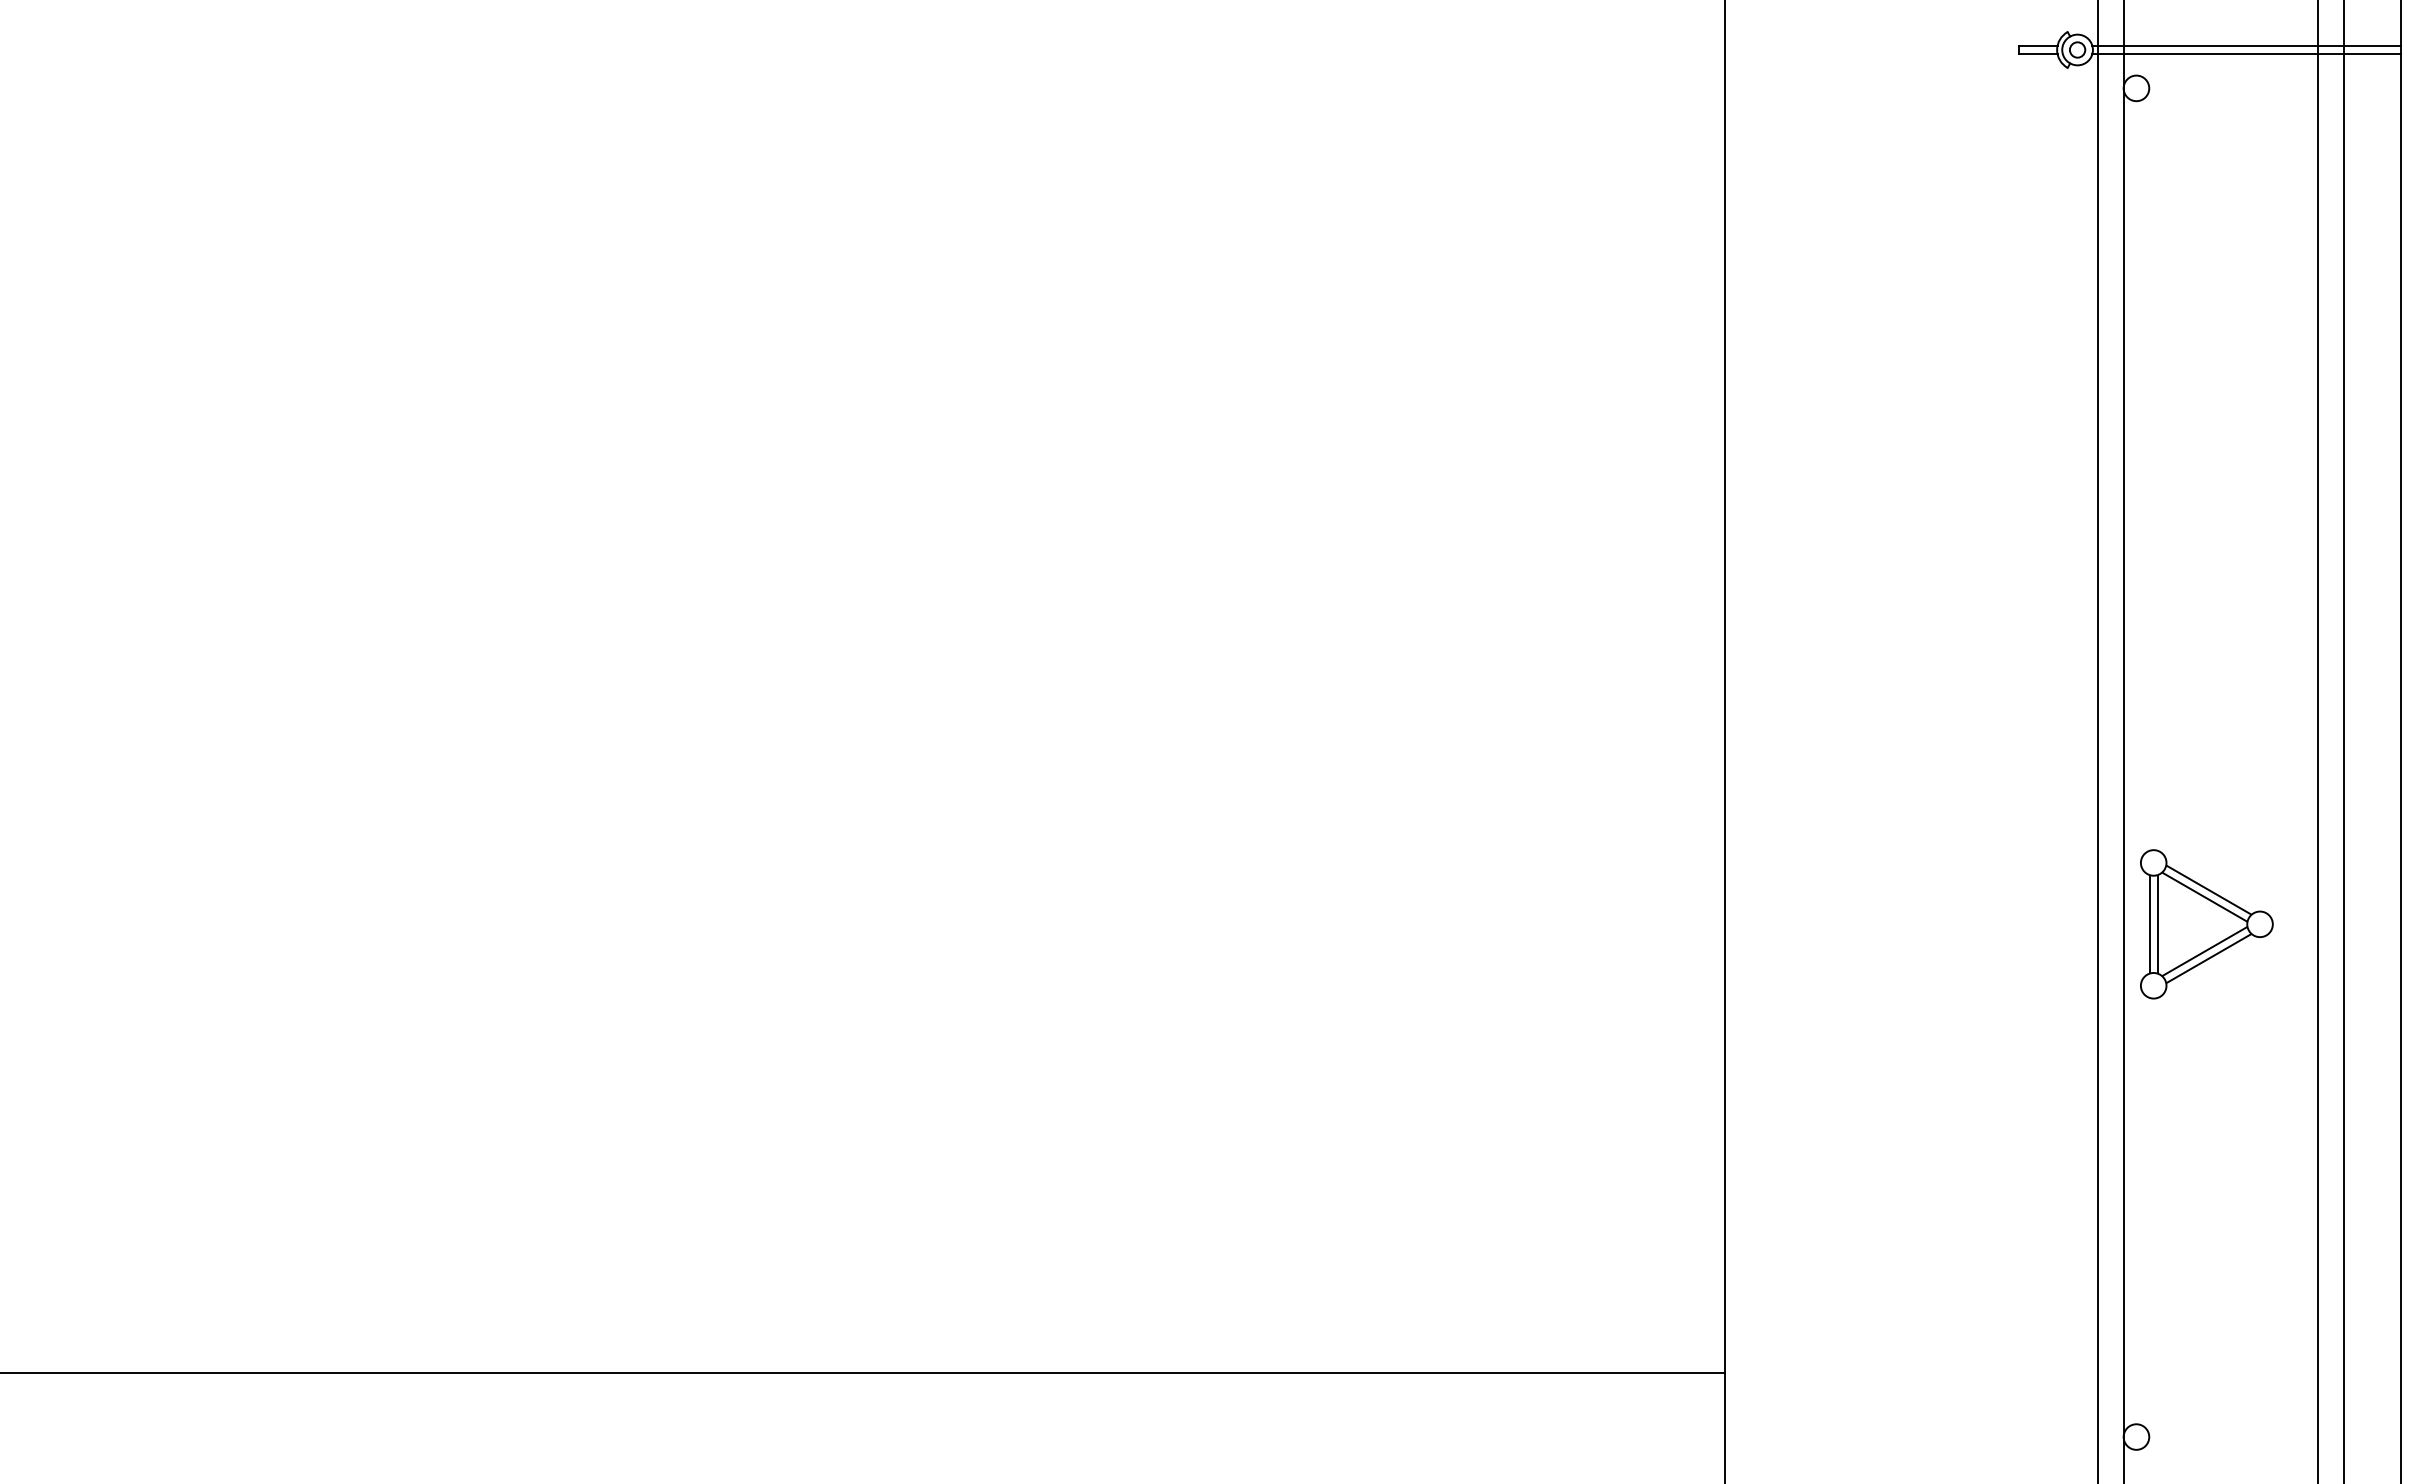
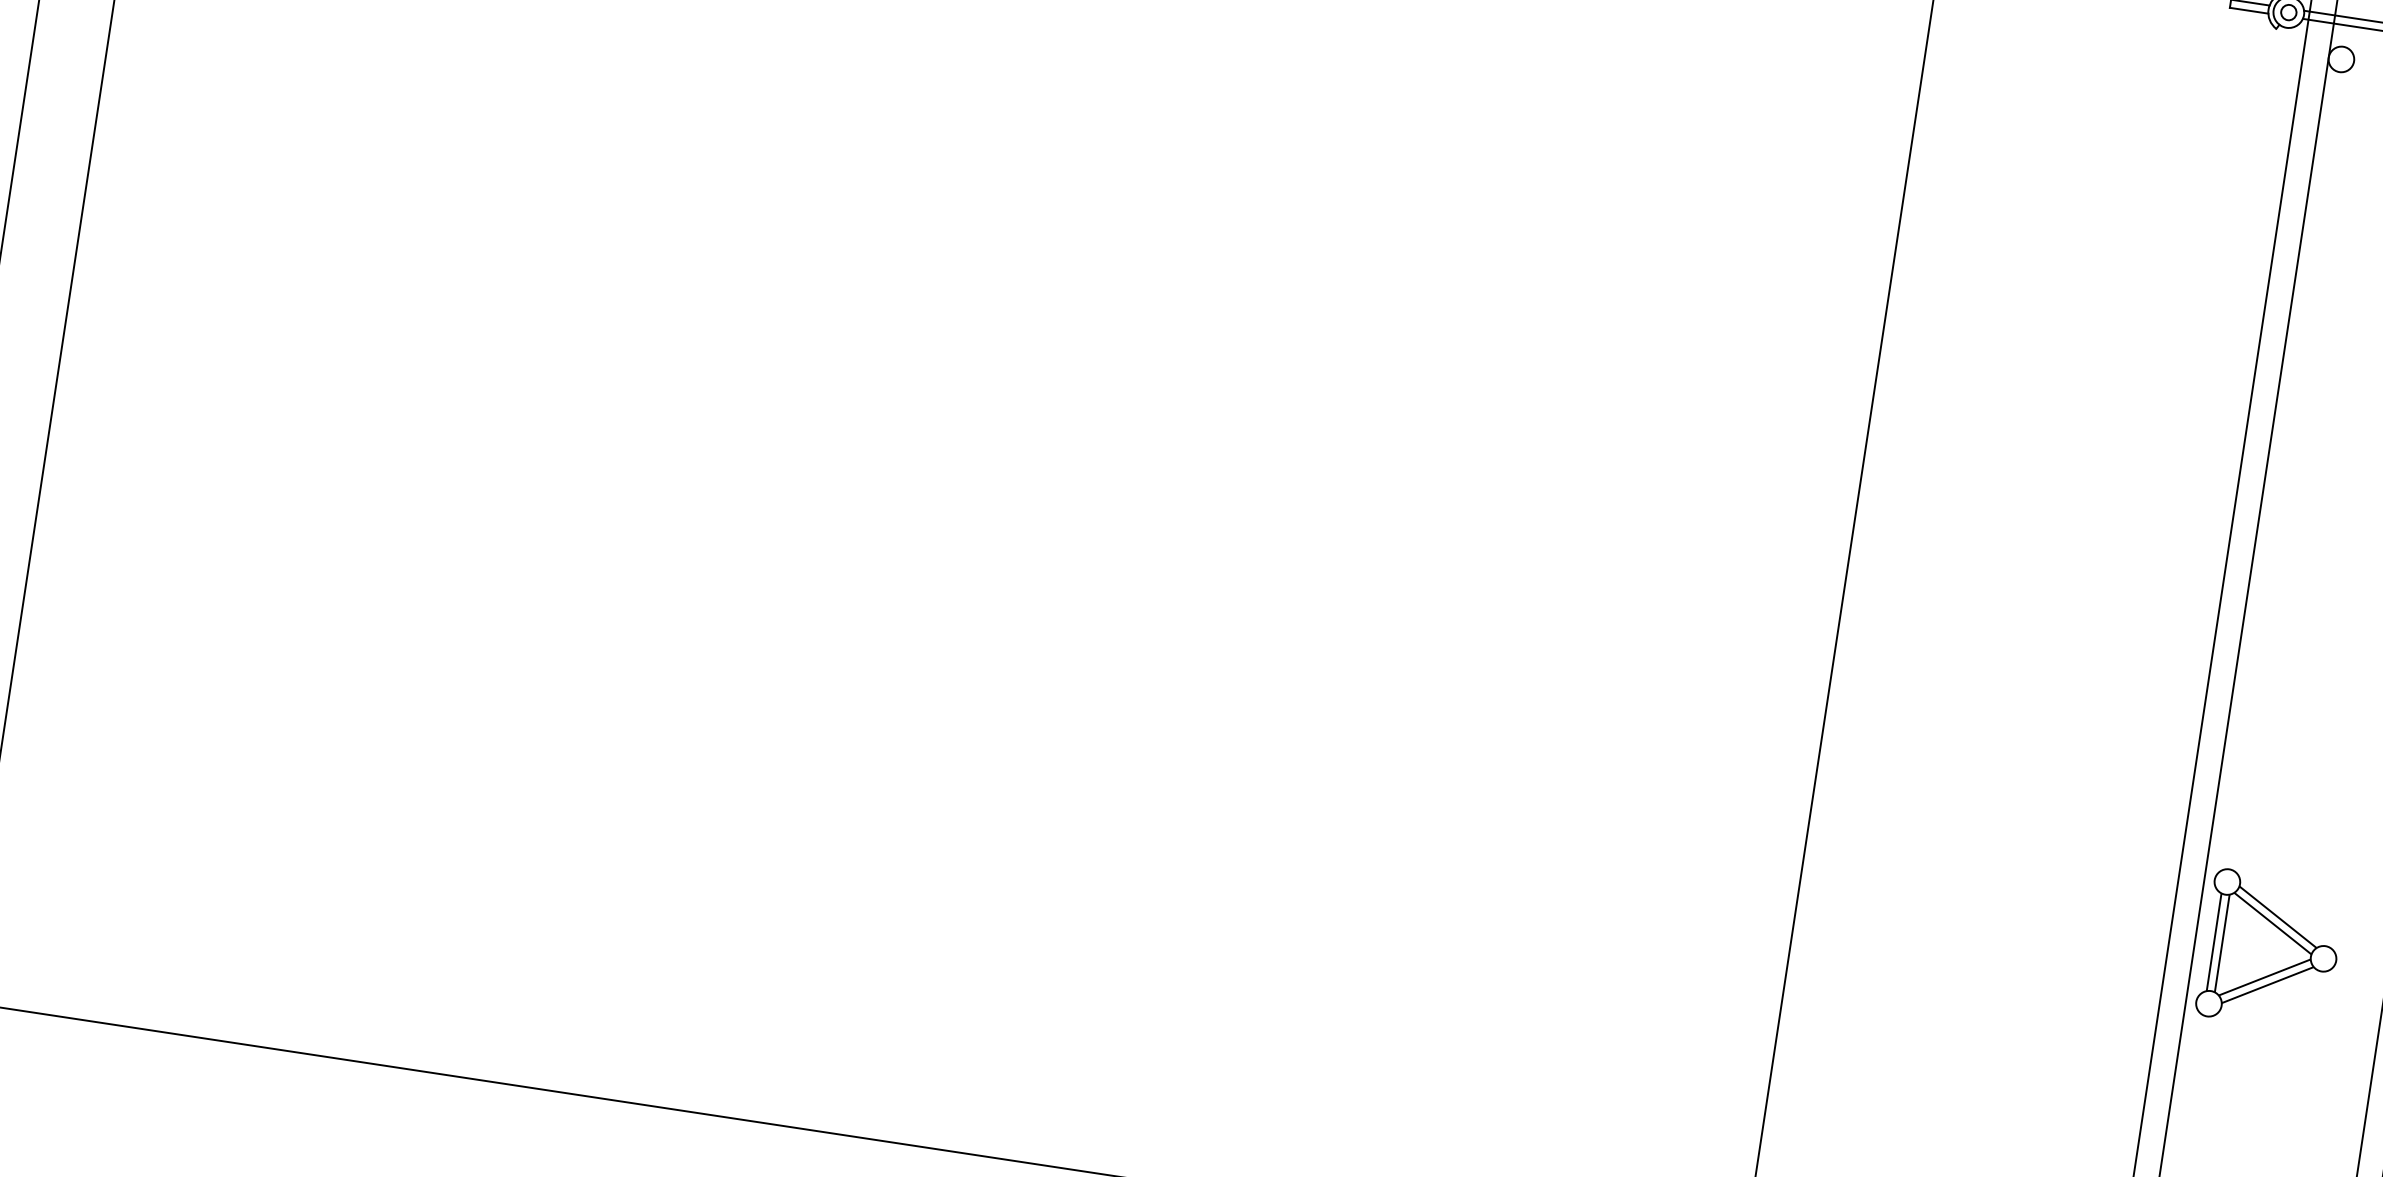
part: (2206, 924) -> (2270, 950), moved

